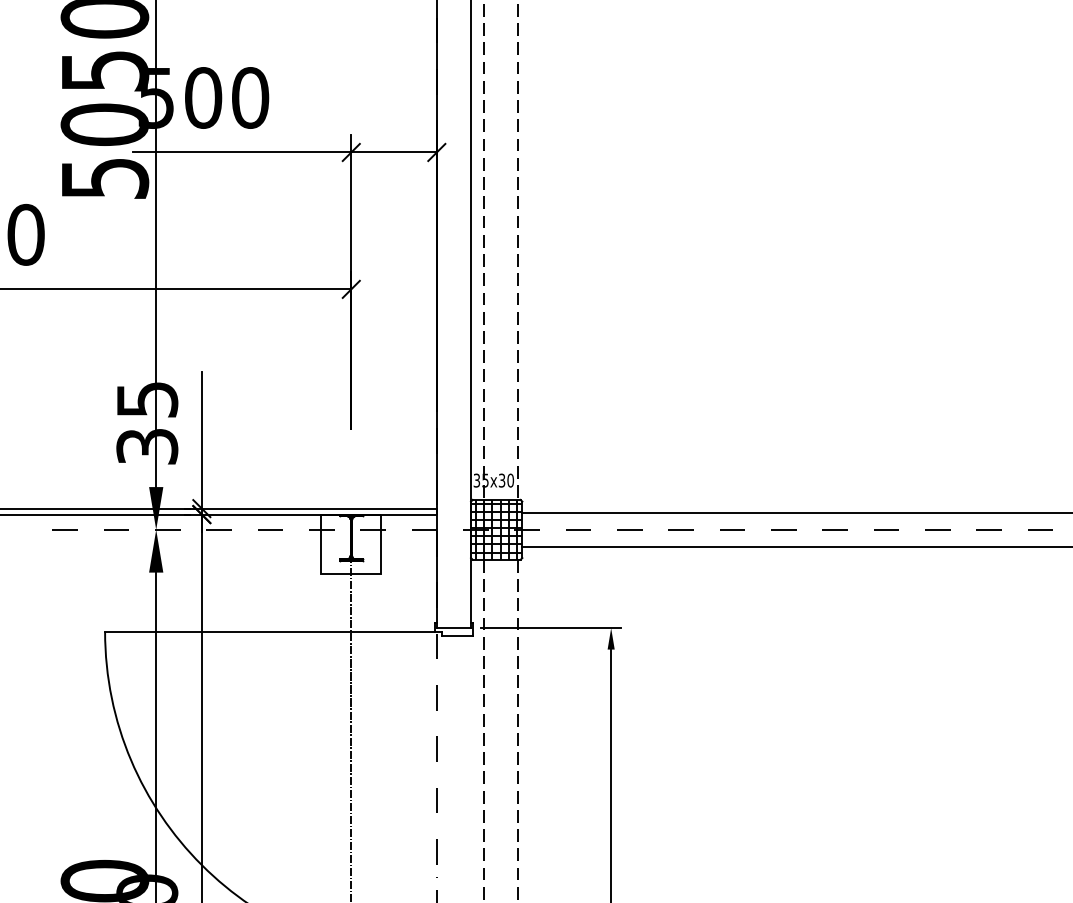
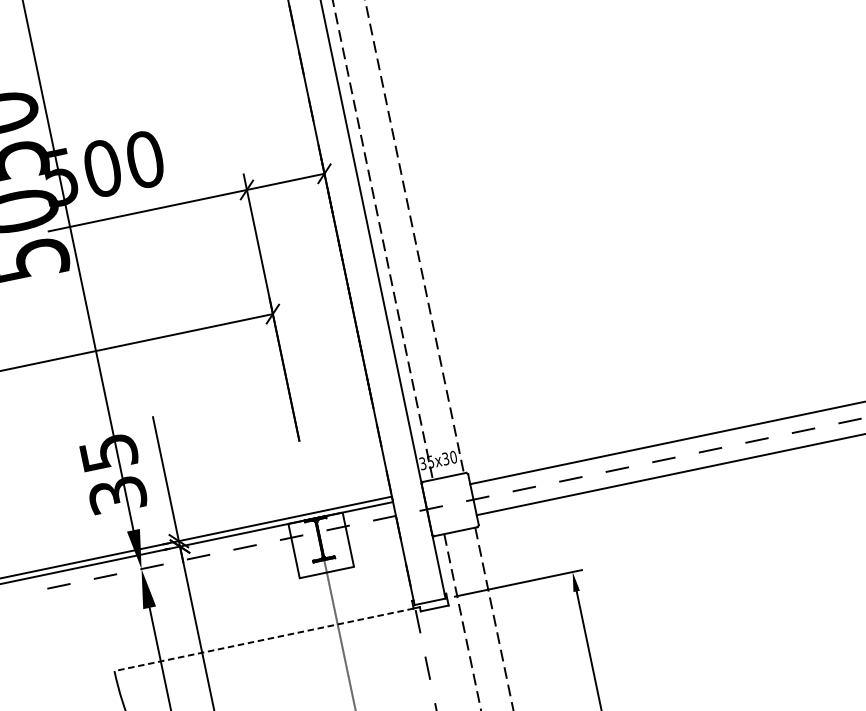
hatch: (496, 529) -> (450, 504), removed
line: (269, 631) -> (263, 639), solid -> dashed

